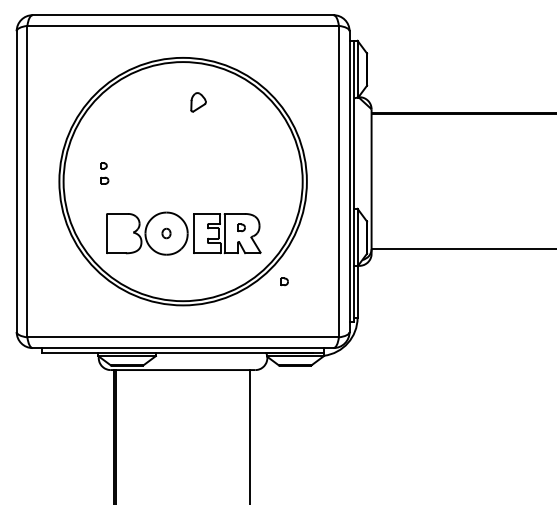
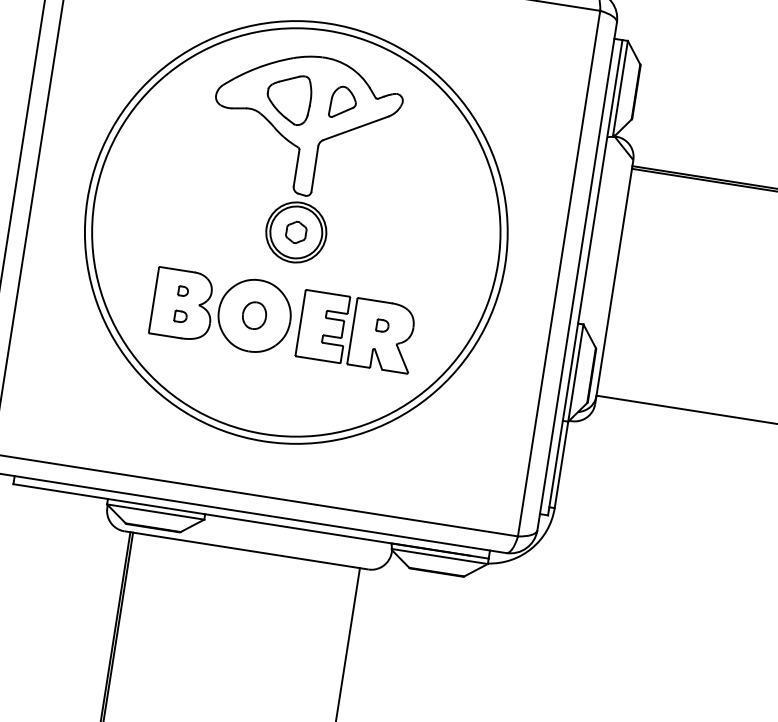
part: (178, 138) -> (299, 158), added
part: (104, 173) -> (181, 304), moved
part: (166, 233) -> (254, 315), size x1.67
part: (284, 281) -> (440, 427), removed

